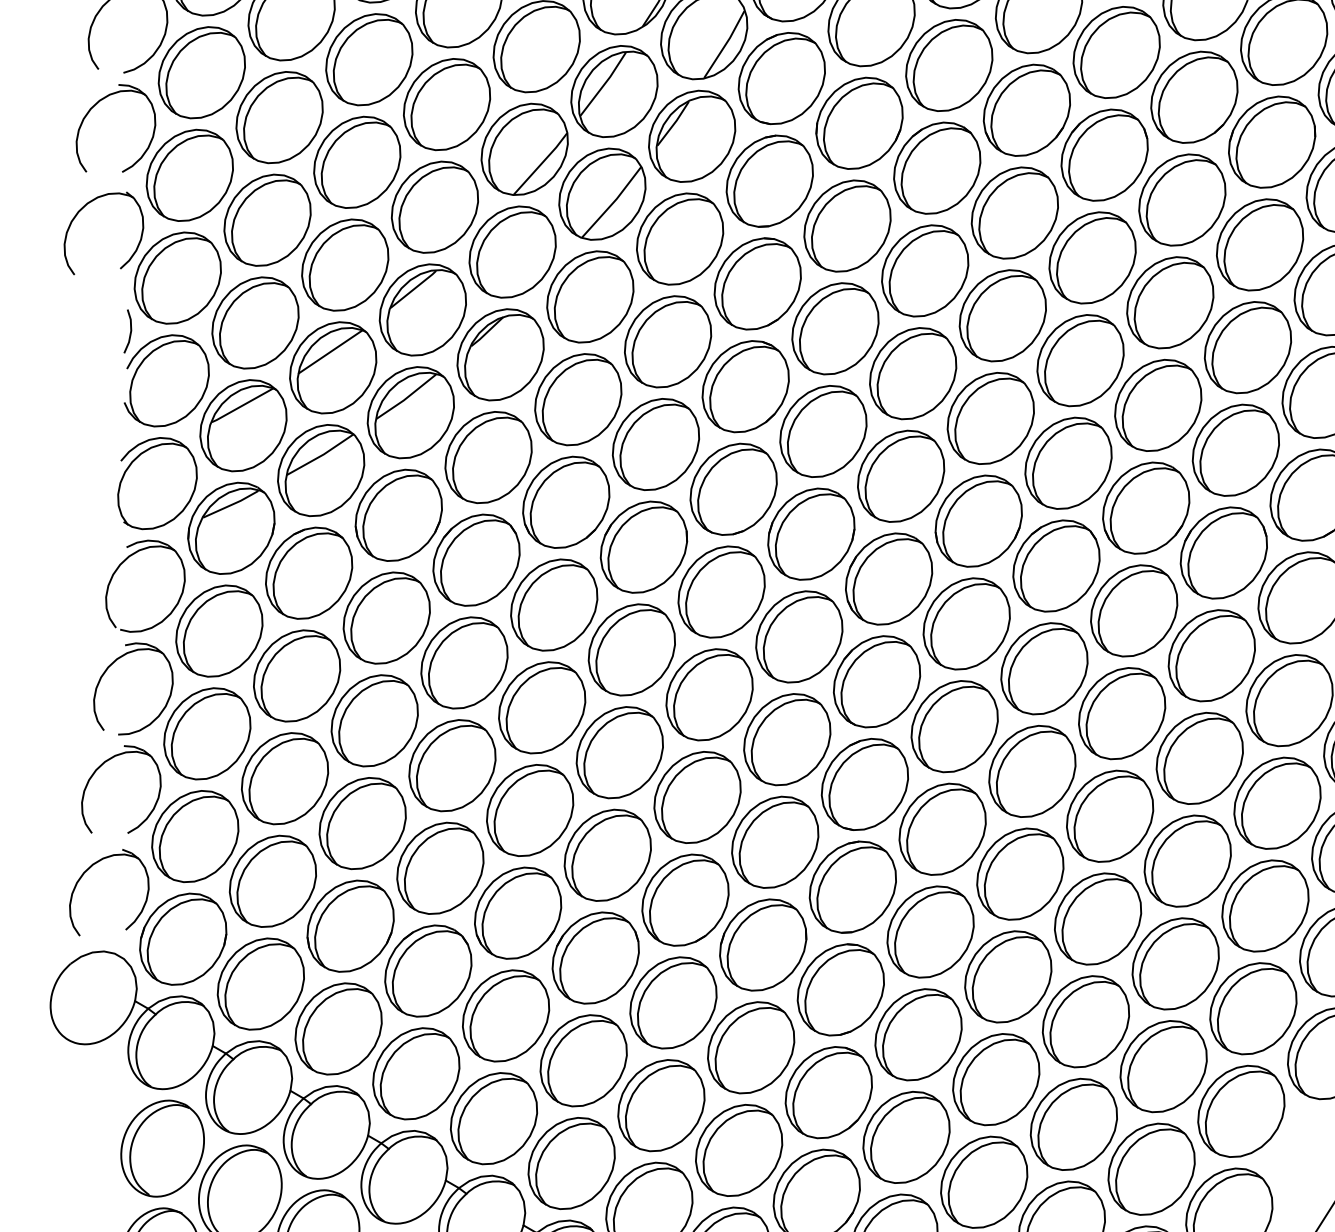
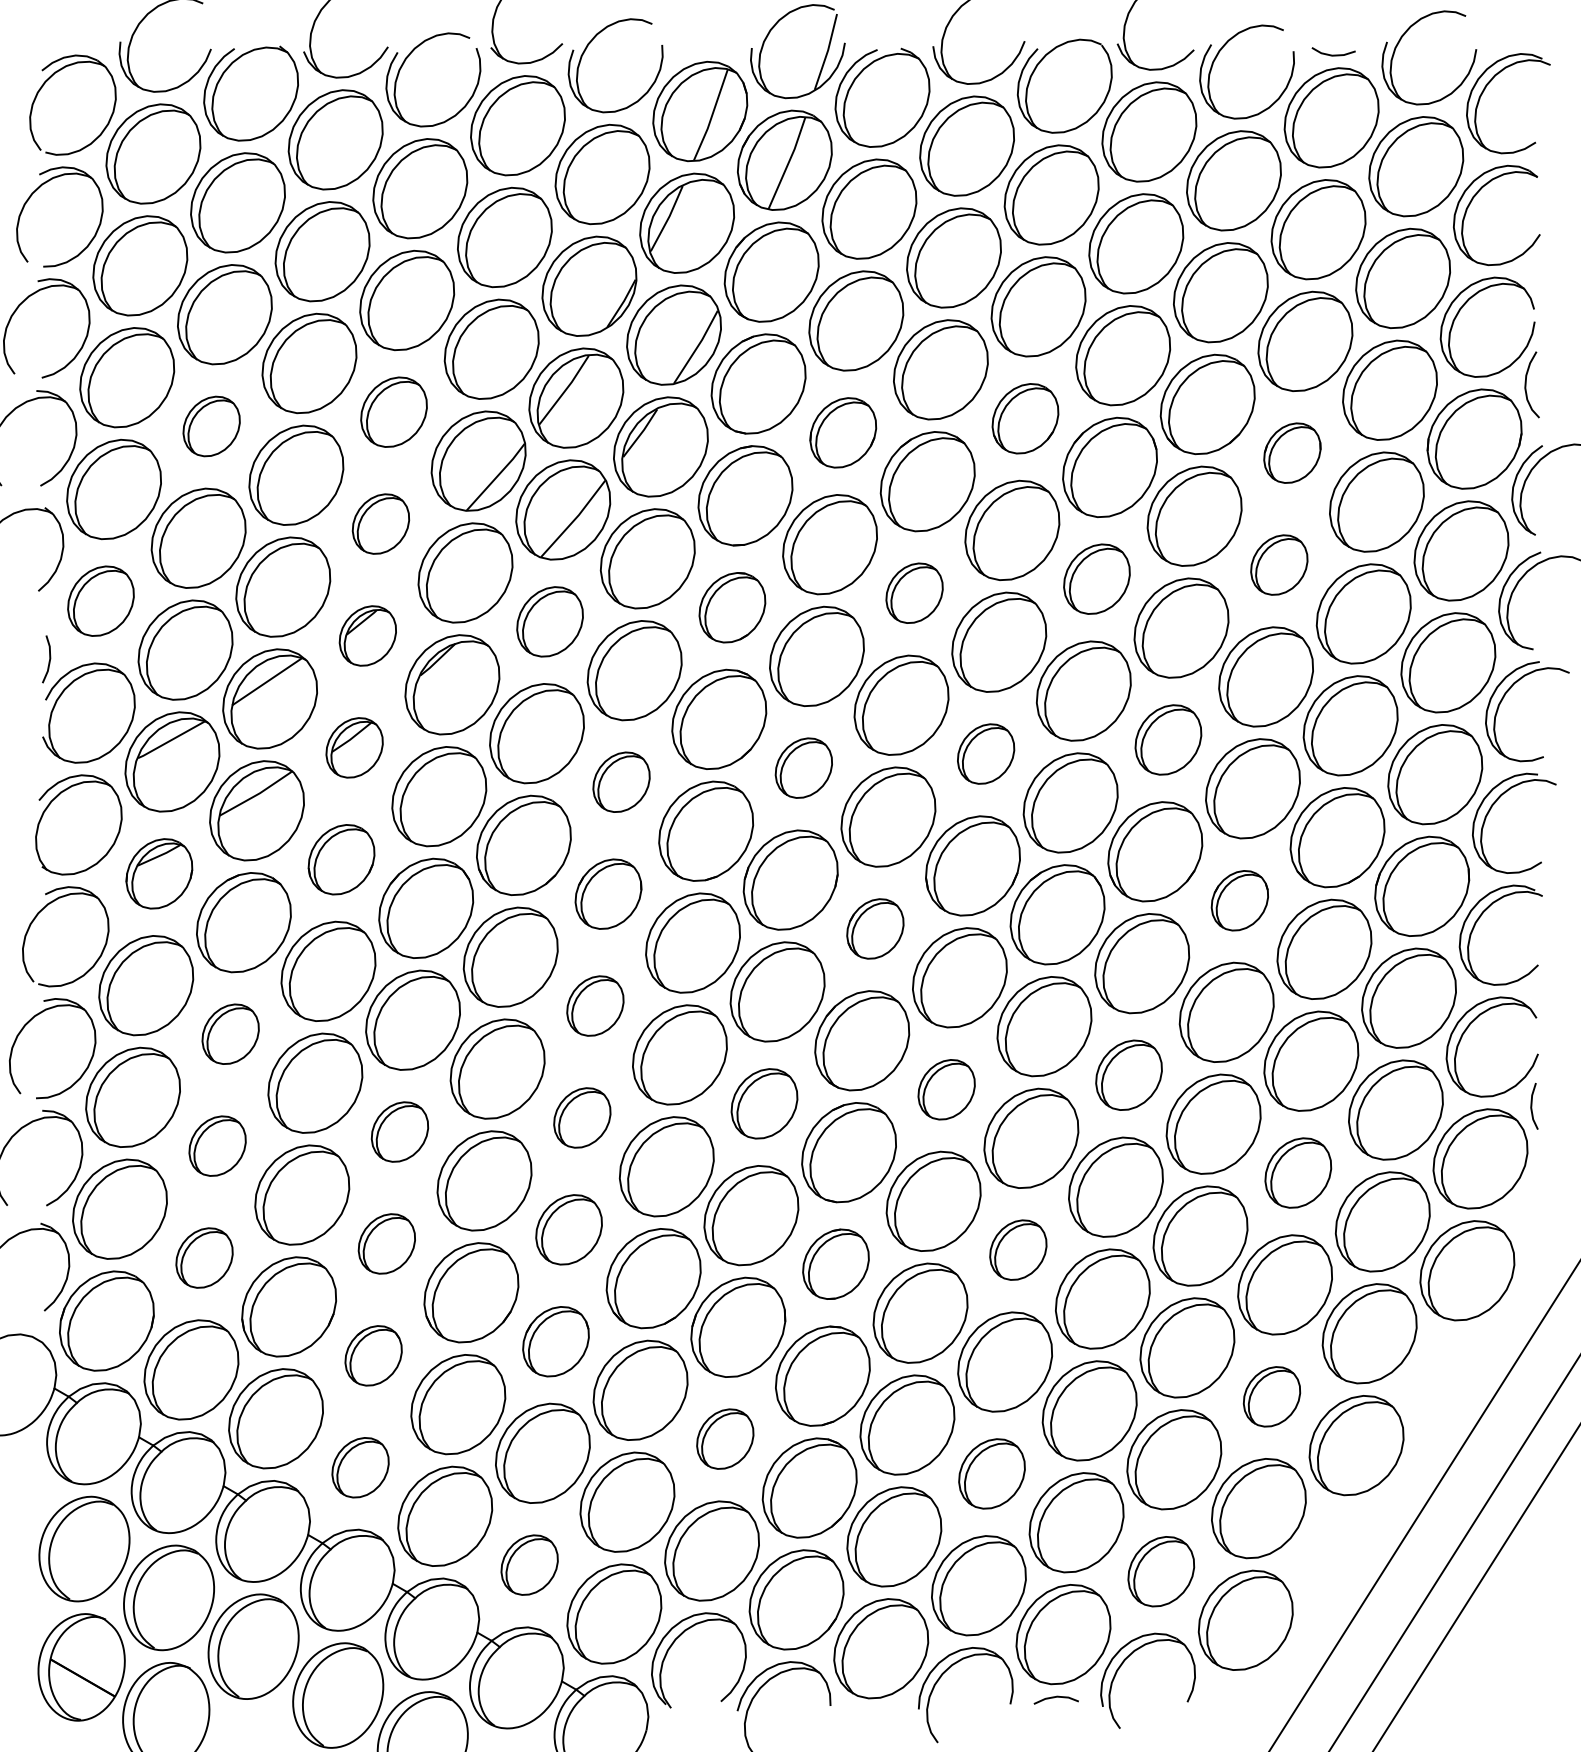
part: (446, 103) -> (393, 411), size x0.7
part: (1026, 110) -> (1025, 418), size x0.7
part: (279, 117) -> (211, 426), size x0.6
part: (859, 123) -> (843, 432), size x0.7
part: (1272, 141) -> (1292, 452), size x0.6
part: (434, 206) -> (380, 523), size x0.6
part: (1260, 244) -> (1279, 564), size x0.6
part: (1092, 257) -> (1096, 578), size x0.7
part: (925, 270) -> (914, 592), size x0.6
part: (177, 277) -> (100, 600), size x0.7
part: (757, 283) -> (732, 607), size x0.7
part: (589, 296) -> (549, 621), size x0.7
part: (422, 309) -> (367, 635), size x0.6
part: (1158, 405) -> (1168, 739), size x0.7
part: (410, 412) -> (354, 747), size x0.6
part: (990, 417) -> (985, 753), size x0.6
part: (823, 430) -> (803, 767), size x0.6
part: (655, 443) -> (621, 781), size x0.6
part: (398, 515) -> (341, 859), size x0.7
part: (231, 528) -> (159, 873), size x0.7
part: (643, 546) -> (608, 893), size x0.7
part: (1223, 552) -> (1239, 900), size x0.6
part: (889, 578) -> (875, 928), size x0.6
part: (632, 649) -> (595, 1005), size x0.6
part: (296, 675) -> (230, 1033), size x0.6
part: (1121, 712) -> (1128, 1074), size x0.7
part: (954, 726) -> (946, 1089), size x0.6
part: (787, 739) -> (764, 1103), size x0.7
part: (620, 752) -> (582, 1117), size x0.6
part: (452, 765) -> (399, 1131), size x0.6
part: (284, 777) -> (217, 1145), size x0.6
part: (1277, 802) -> (1298, 1172), size x0.7
part: (607, 855) -> (568, 1229), size x0.7
part: (440, 867) -> (386, 1243), size x0.6
part: (1020, 873) -> (1018, 1249), size x0.6
part: (272, 880) -> (204, 1257), size x0.6
part: (852, 886) -> (835, 1263), size x0.7
part: (595, 957) -> (555, 1341), size x0.7
part: (428, 970) -> (373, 1355), size x0.6
part: (1252, 1008) -> (1271, 1396), size x0.6
part: (751, 1047) -> (725, 1438), size x0.6
part: (416, 1073) -> (360, 1467), size x0.6
part: (995, 1079) -> (991, 1473), size x0.7
part: (571, 1162) -> (529, 1564), size x0.6
part: (1151, 1169) -> (1161, 1571), size x0.7

